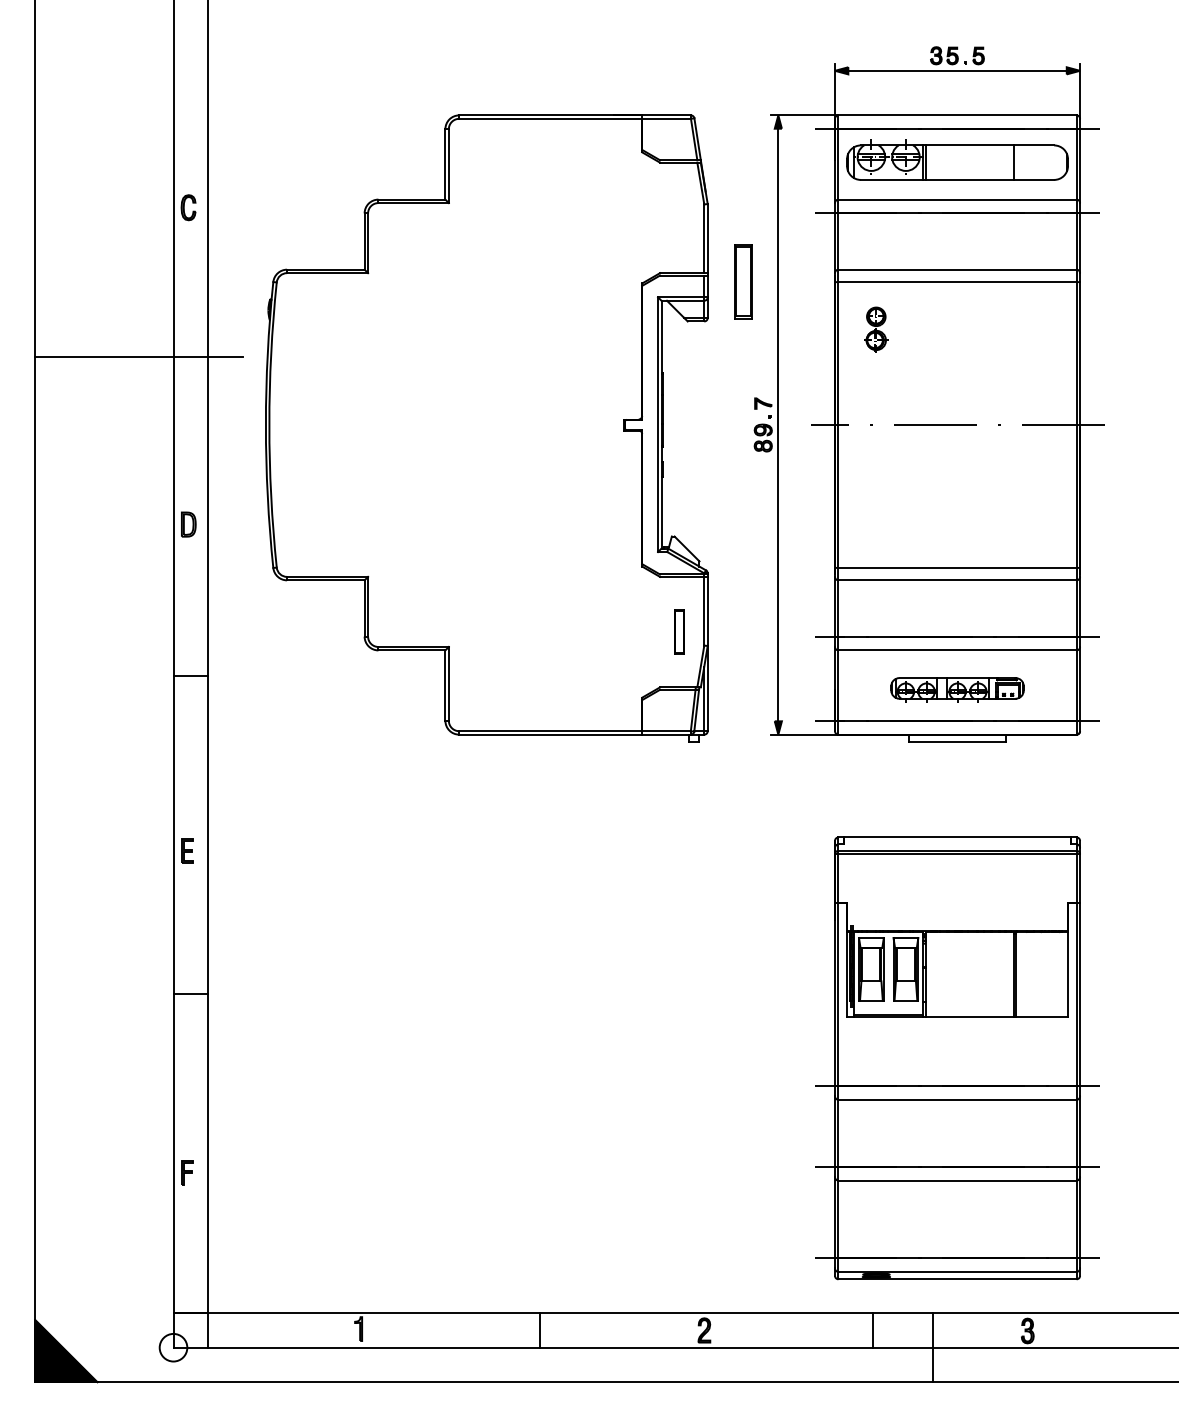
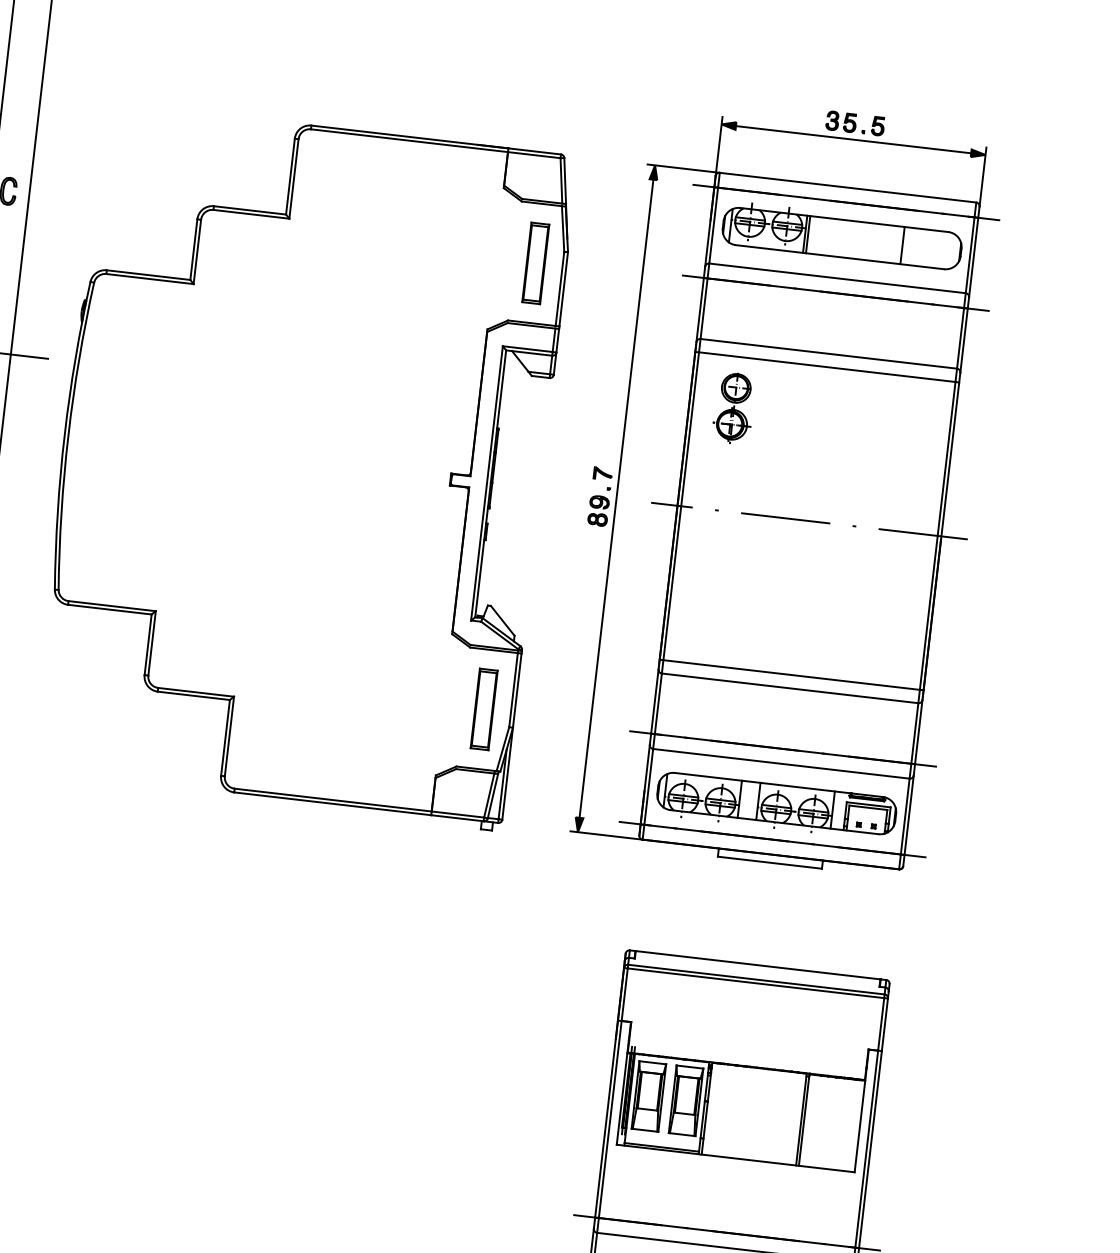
part: (743, 281) -> (535, 262), moved
part: (875, 329) -> (733, 408), size x1.43
part: (679, 631) -> (484, 708), size x1.67
part: (957, 689) -> (776, 805), size x1.67

